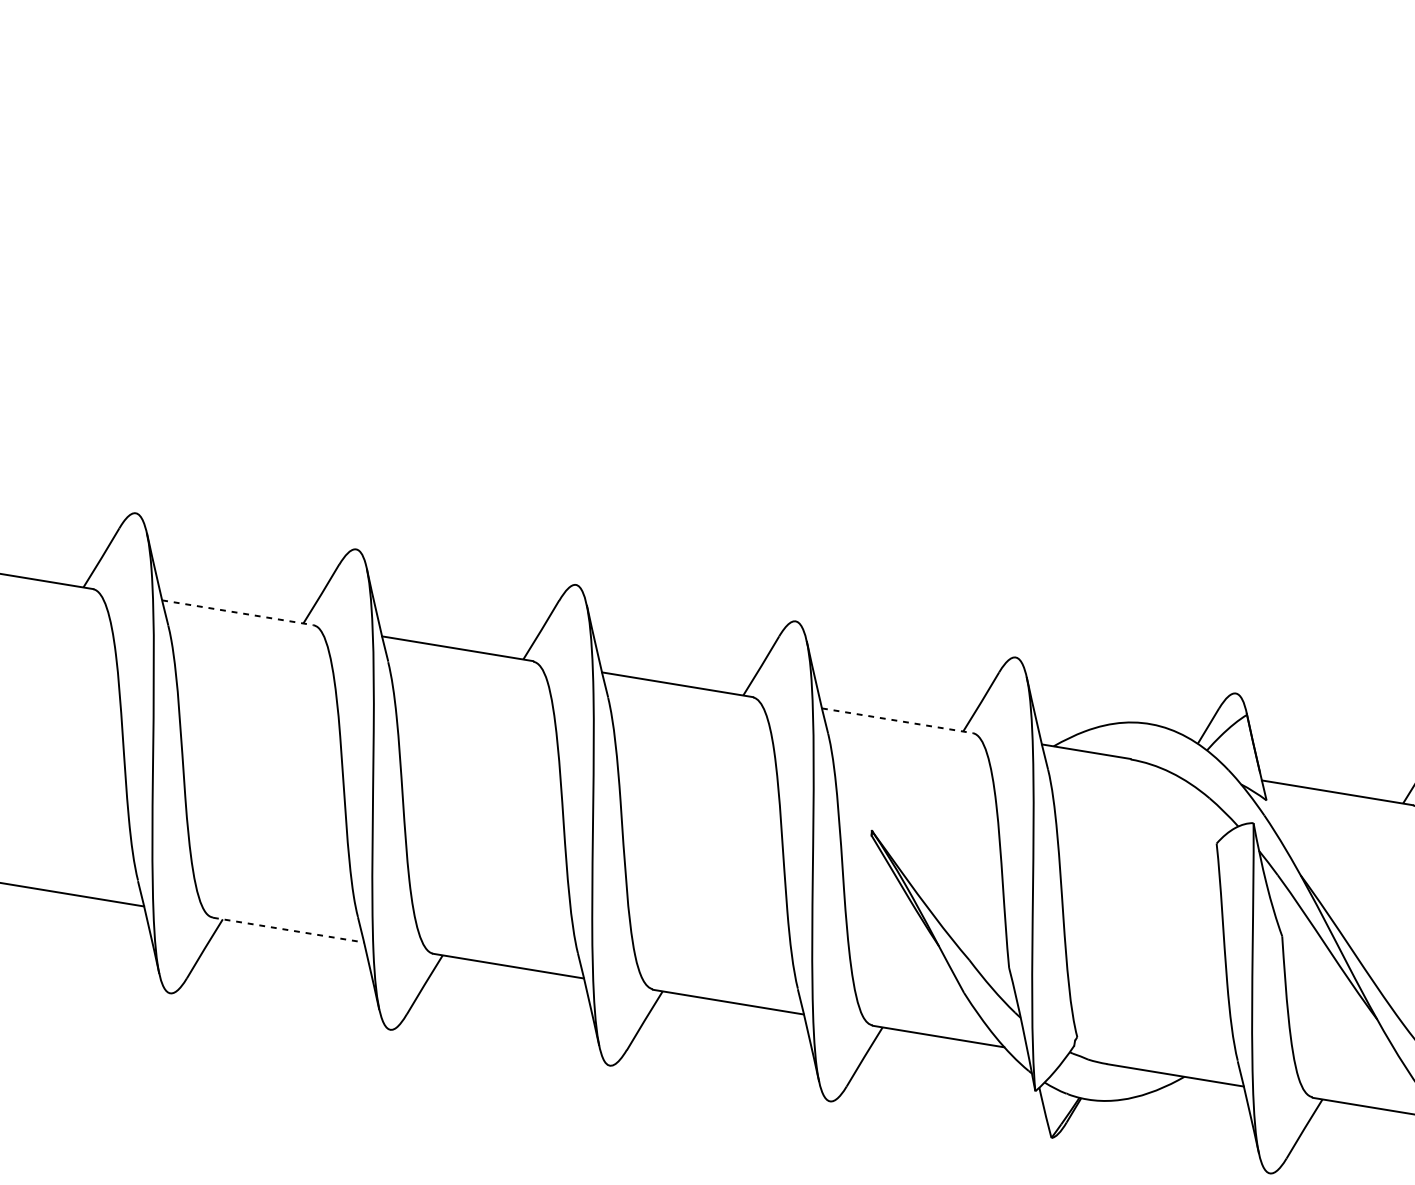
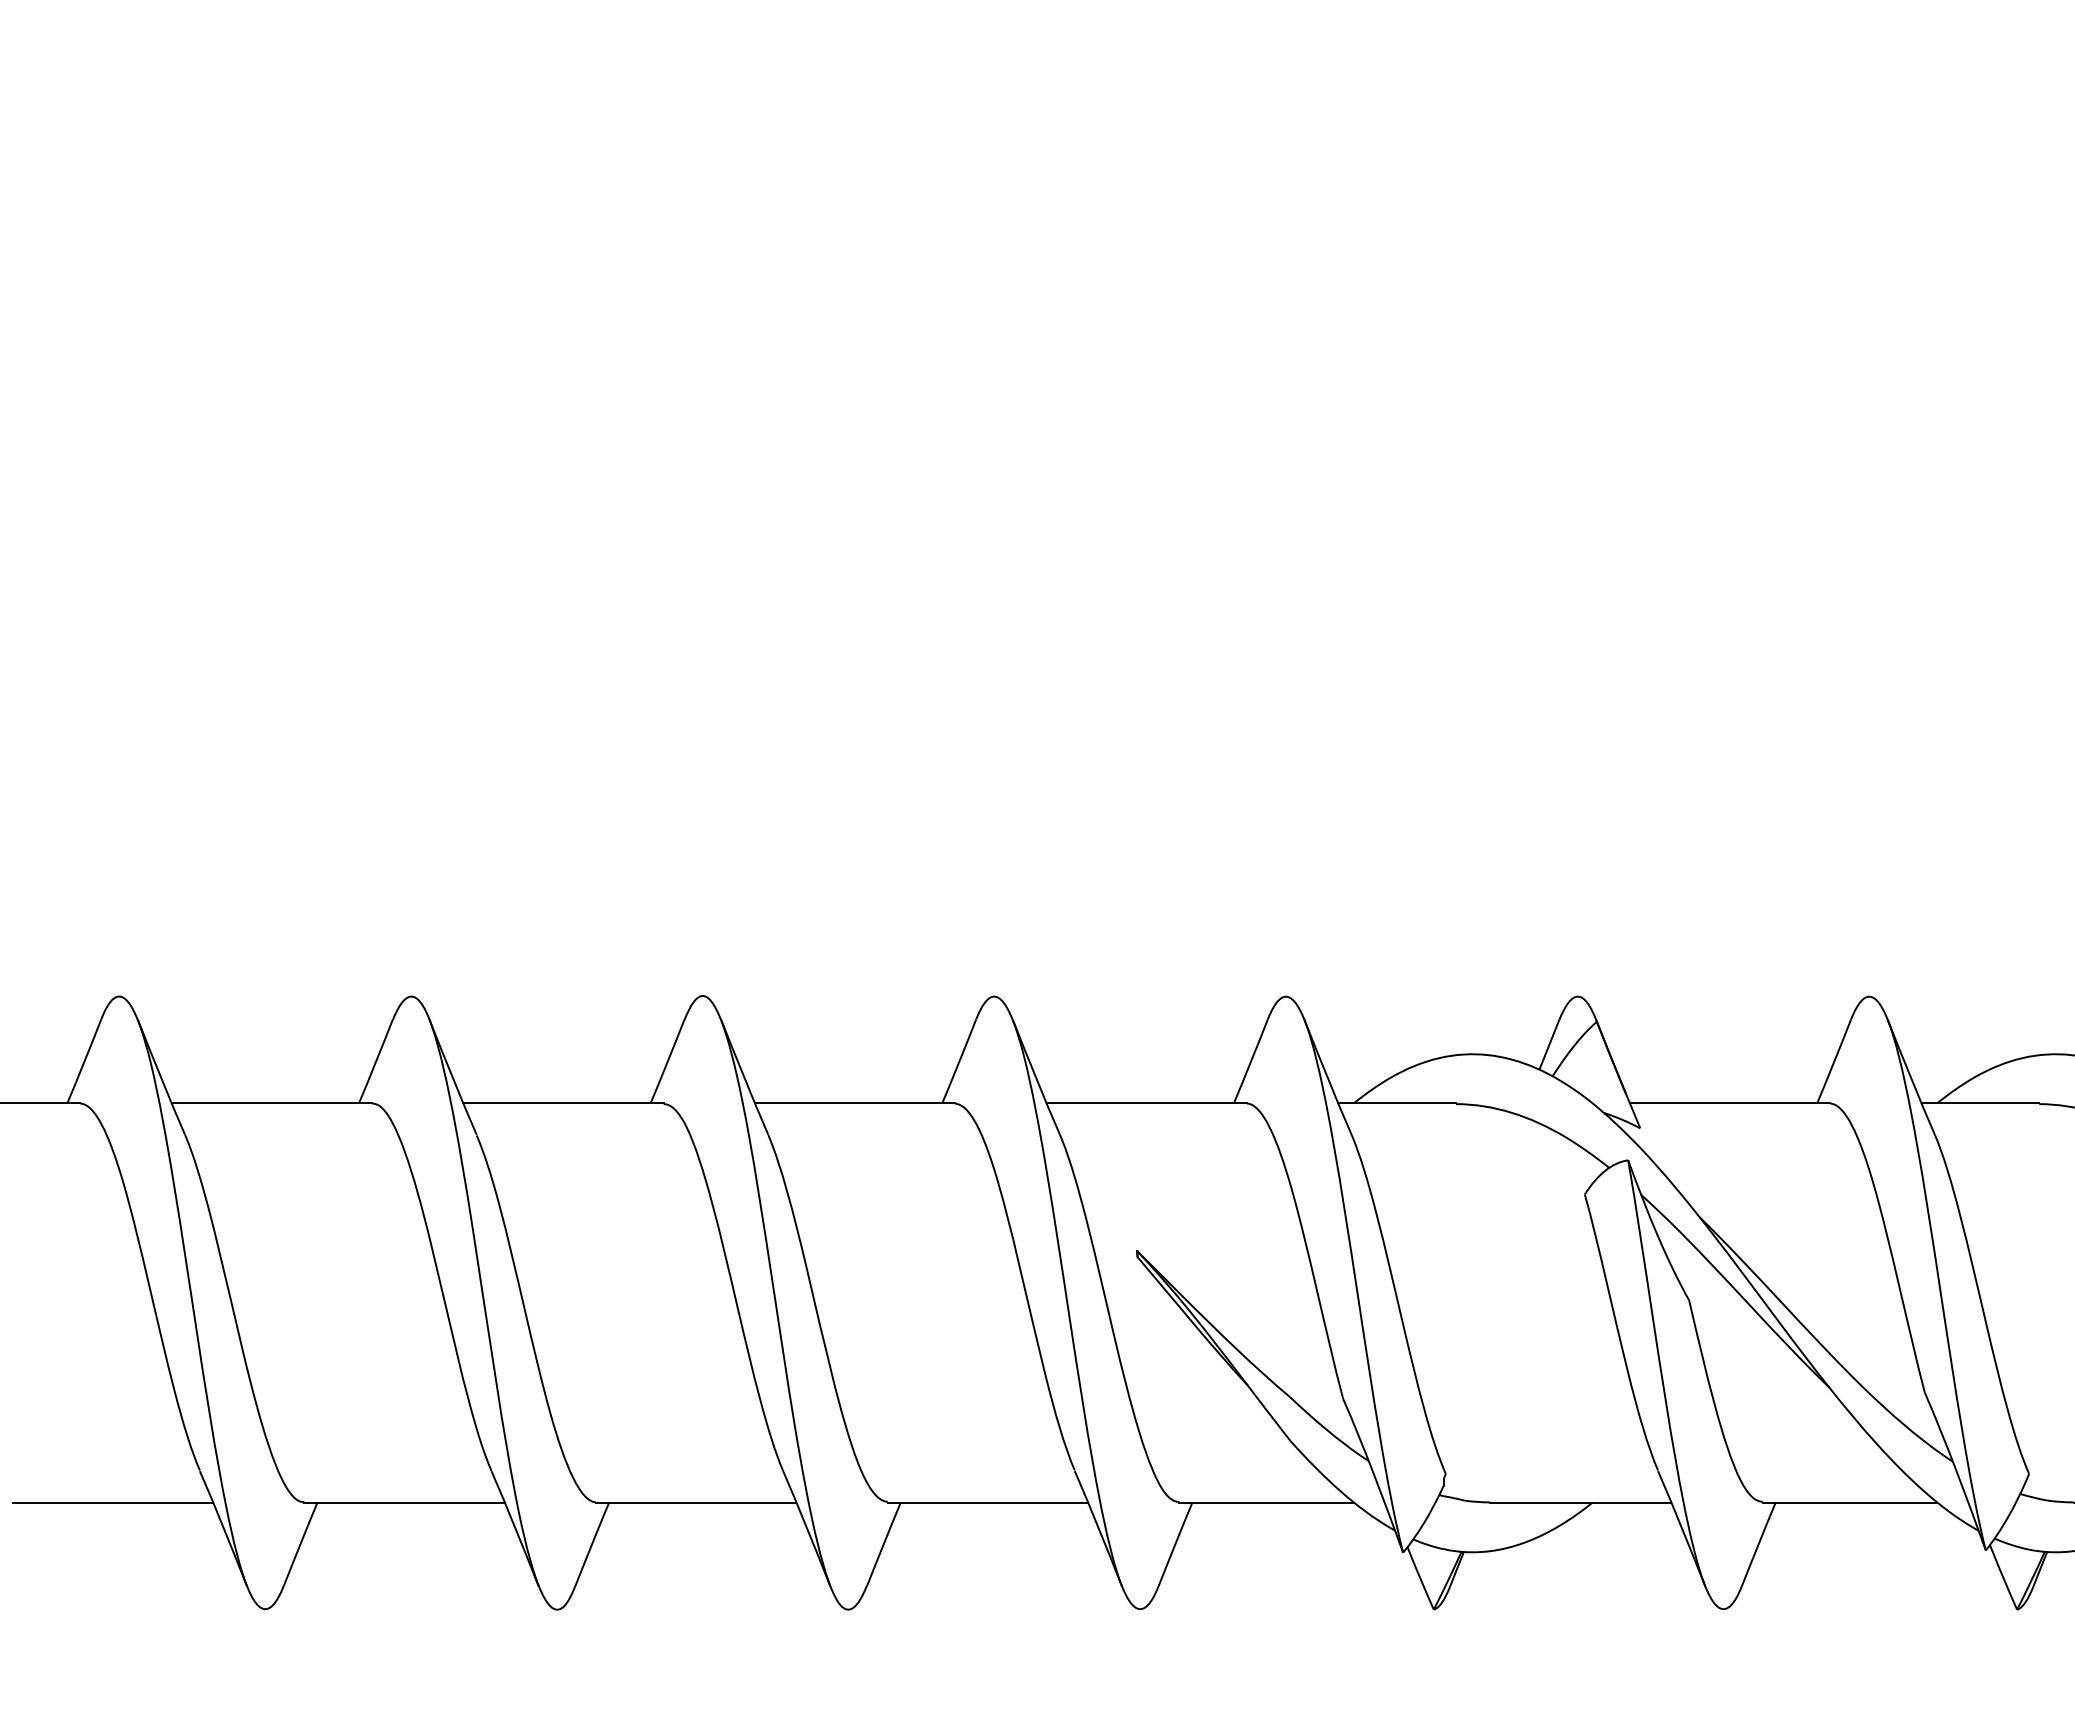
line: (238, 612) -> (272, 1103), dashed -> solid
line: (898, 720) -> (1147, 1103), dashed -> solid
line: (289, 930) -> (405, 1502), dashed -> solid

